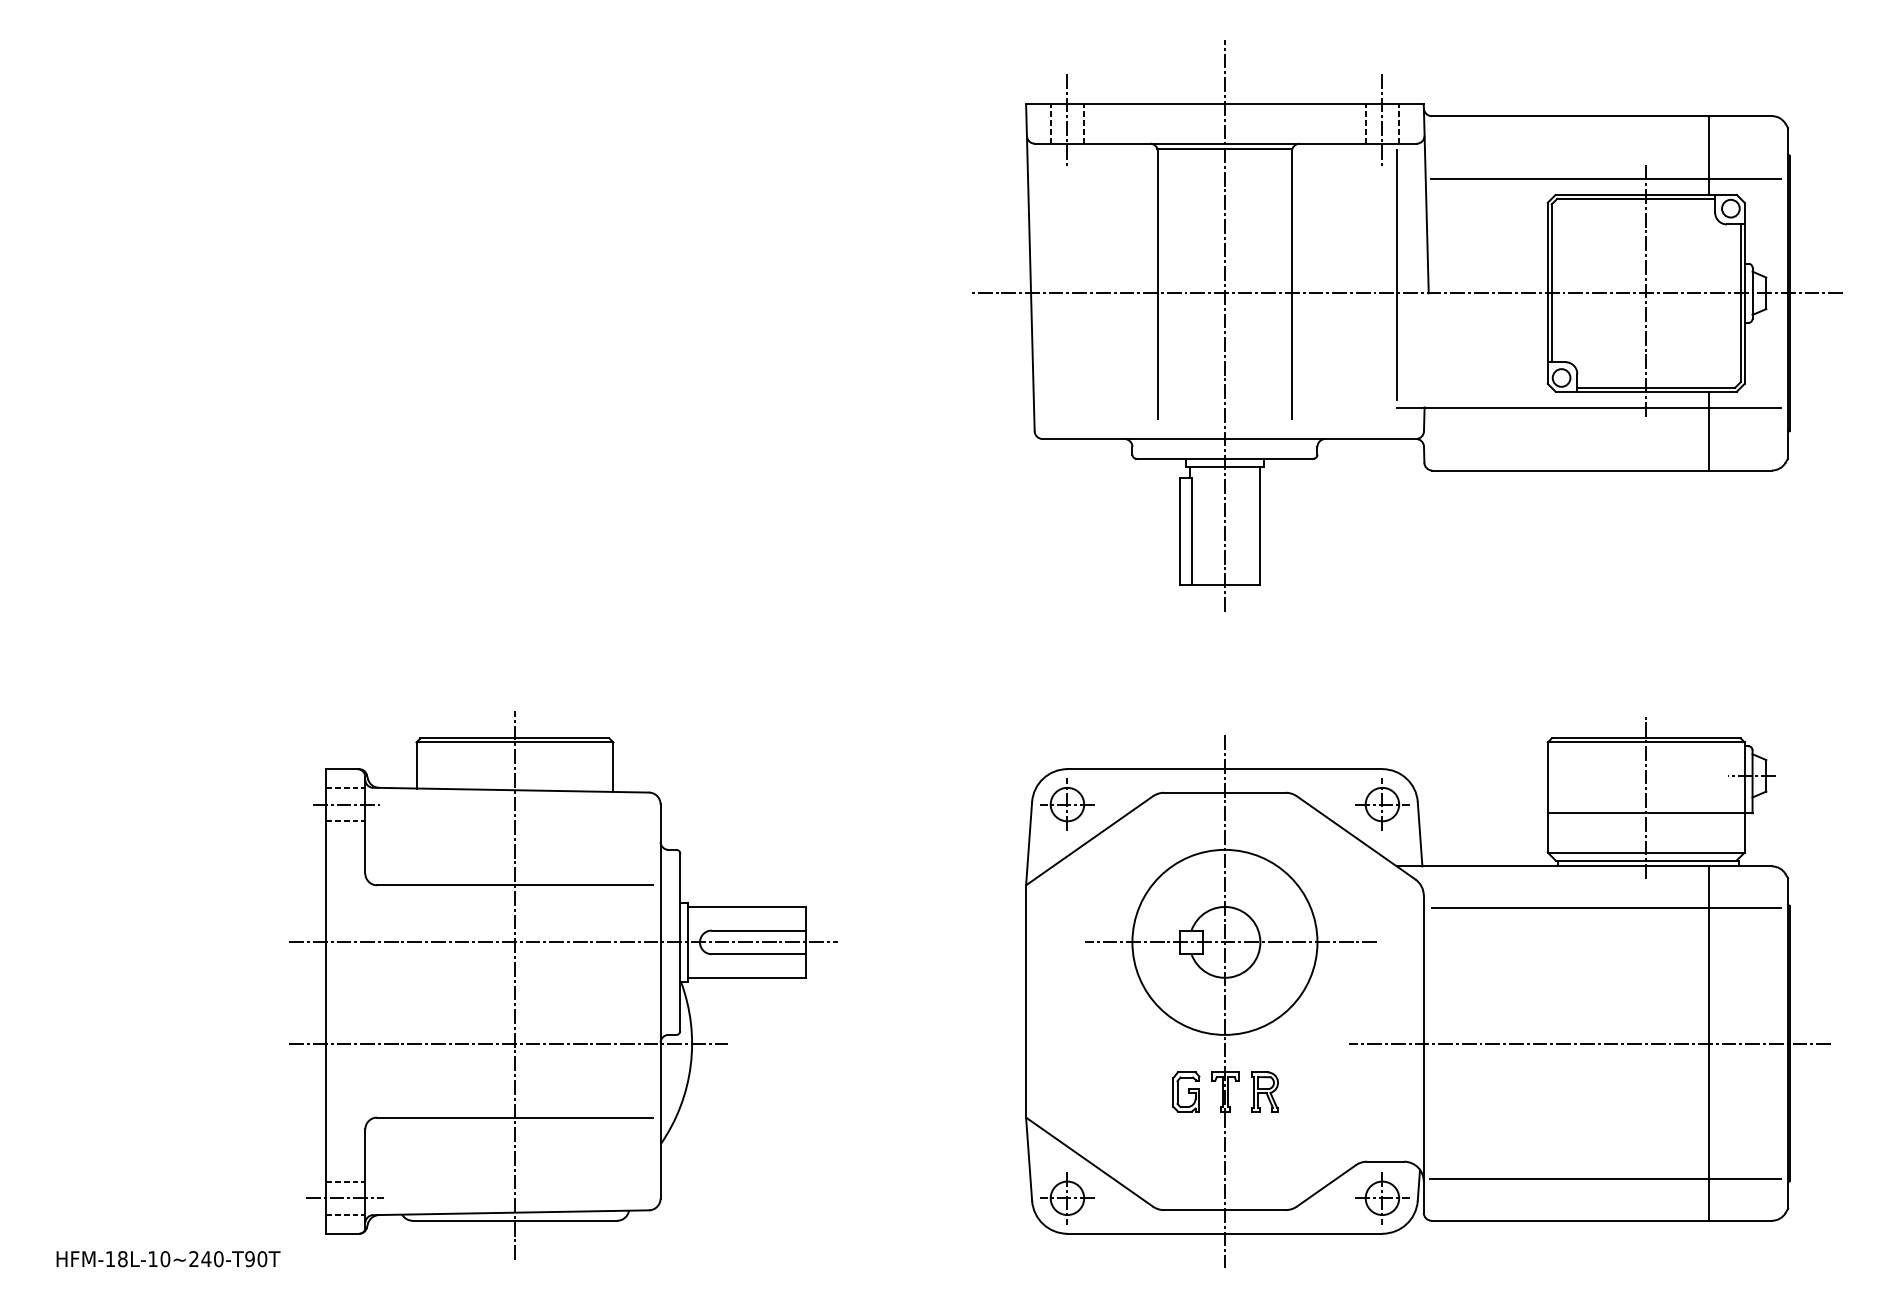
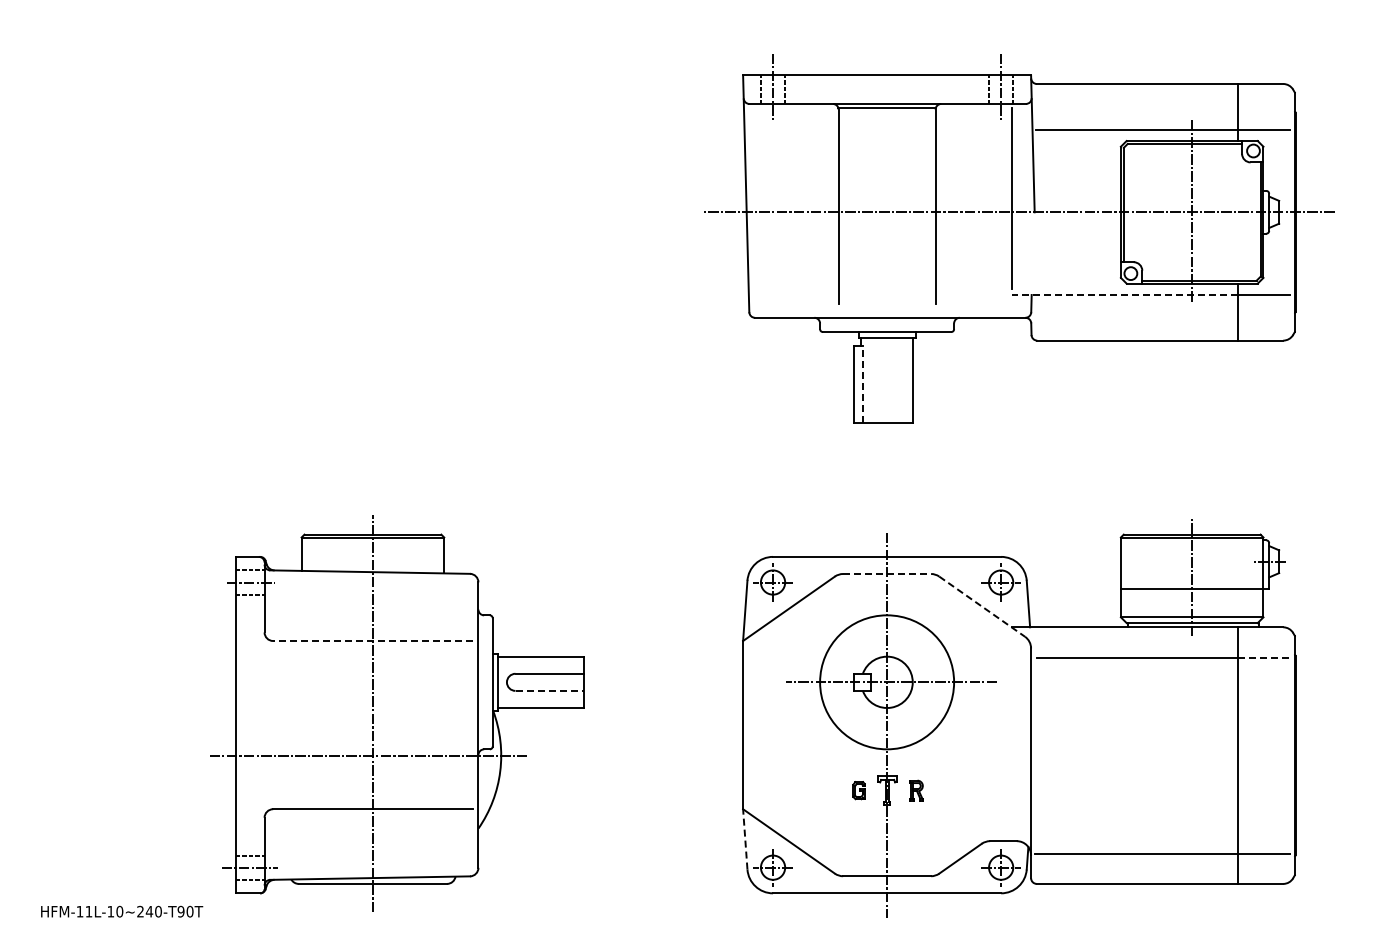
line: (1225, 325) -> (887, 235), removed
line: (1552, 408) -> (1124, 295), solid -> dashed
line: (1190, 531) -> (862, 384), solid -> dashed
line: (1225, 793) -> (887, 574), solid -> dashed
line: (1356, 837) -> (982, 606), solid -> dashed
line: (515, 885) -> (373, 641), solid -> dashed
line: (1746, 908) -> (1264, 657), solid -> dashed
line: (562, 942) -> (407, 682), removed
line: (760, 953) -> (550, 690), solid -> dashed
line: (1588, 1043) -> (1150, 755), removed
part: (1185, 1091) -> (858, 790), size x0.6
part: (1265, 1091) -> (916, 790), size x0.7
line: (1029, 1158) -> (745, 838), solid -> dashed
text: (122, 1258) -> (88, 911), HFM-18L-10~240-T90T -> HFM-11L-10~240-T90T

